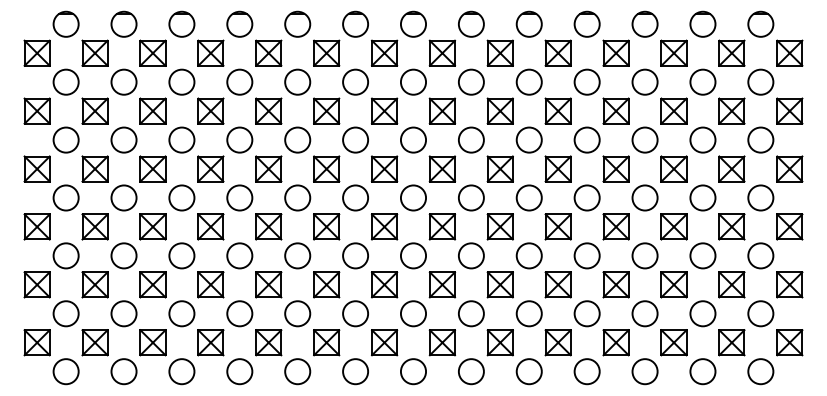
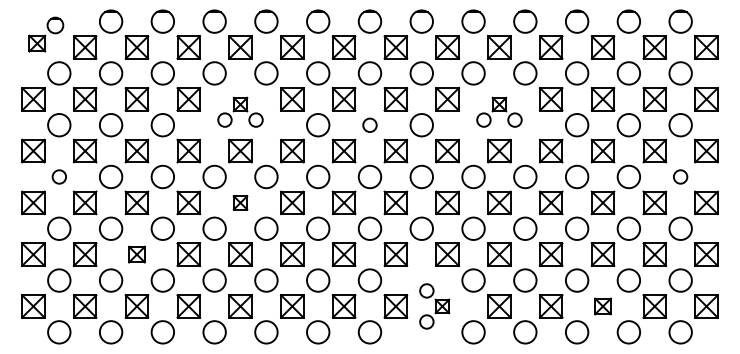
part: (51, 38) -> (46, 34), size x0.7
part: (268, 125) -> (240, 112), size x0.6
part: (558, 125) -> (499, 112), size x0.6
circle: (412, 140) -> (369, 125), size x0.6
circle: (66, 197) -> (59, 176), size x0.6
circle: (760, 197) -> (680, 176), size x0.6
part: (268, 226) -> (240, 202), size x0.6
part: (152, 284) -> (136, 254), size x0.7
part: (485, 342) -> (434, 306), size x0.6
part: (673, 342) -> (602, 306), size x0.7

